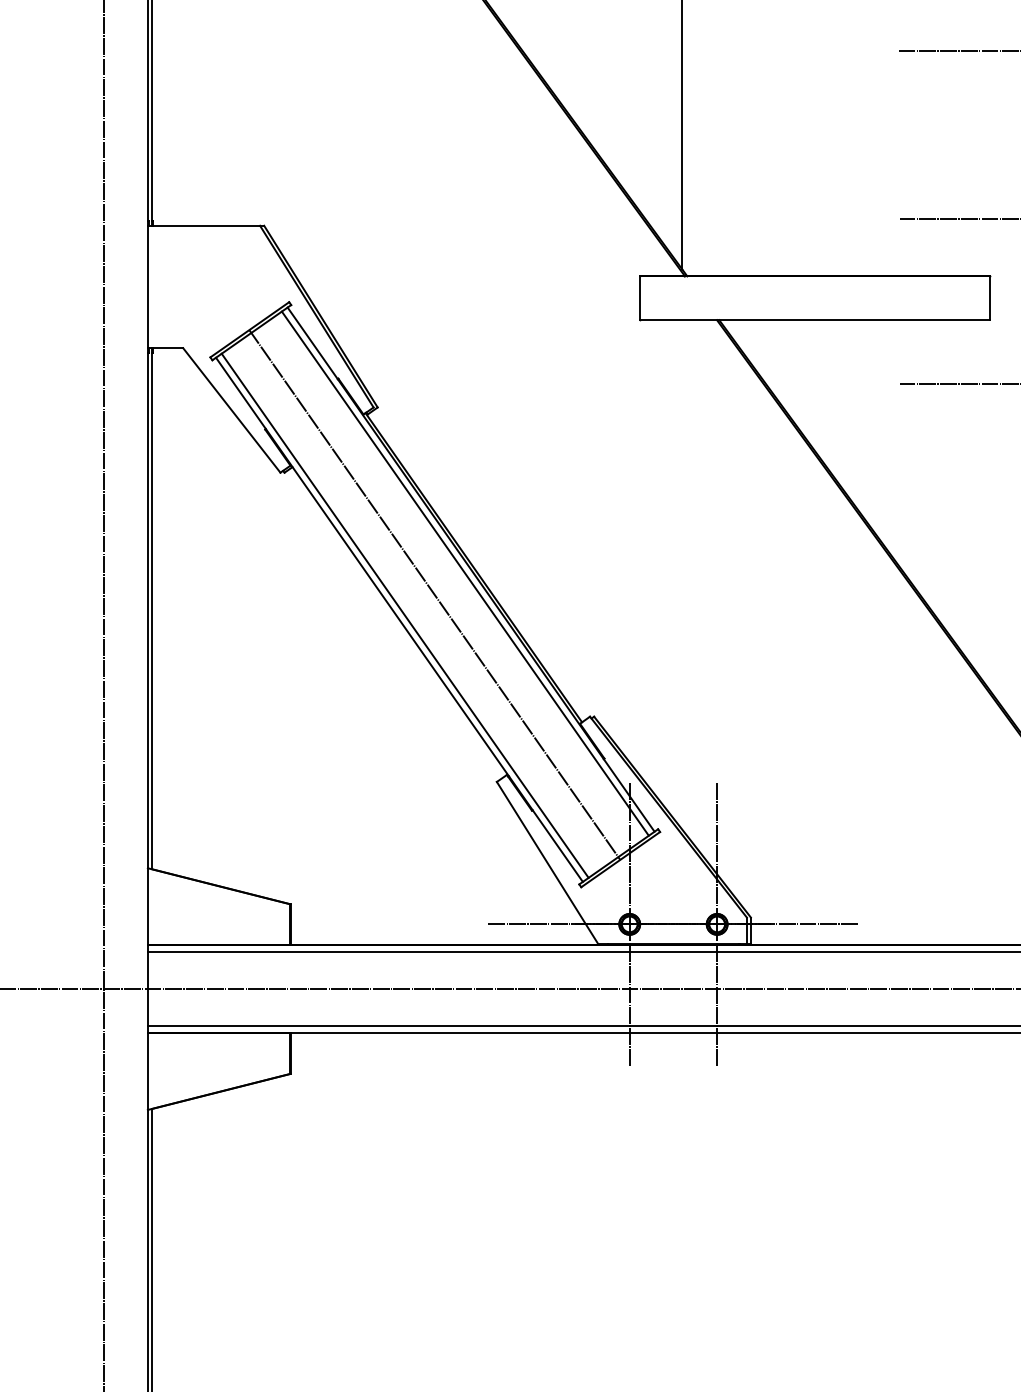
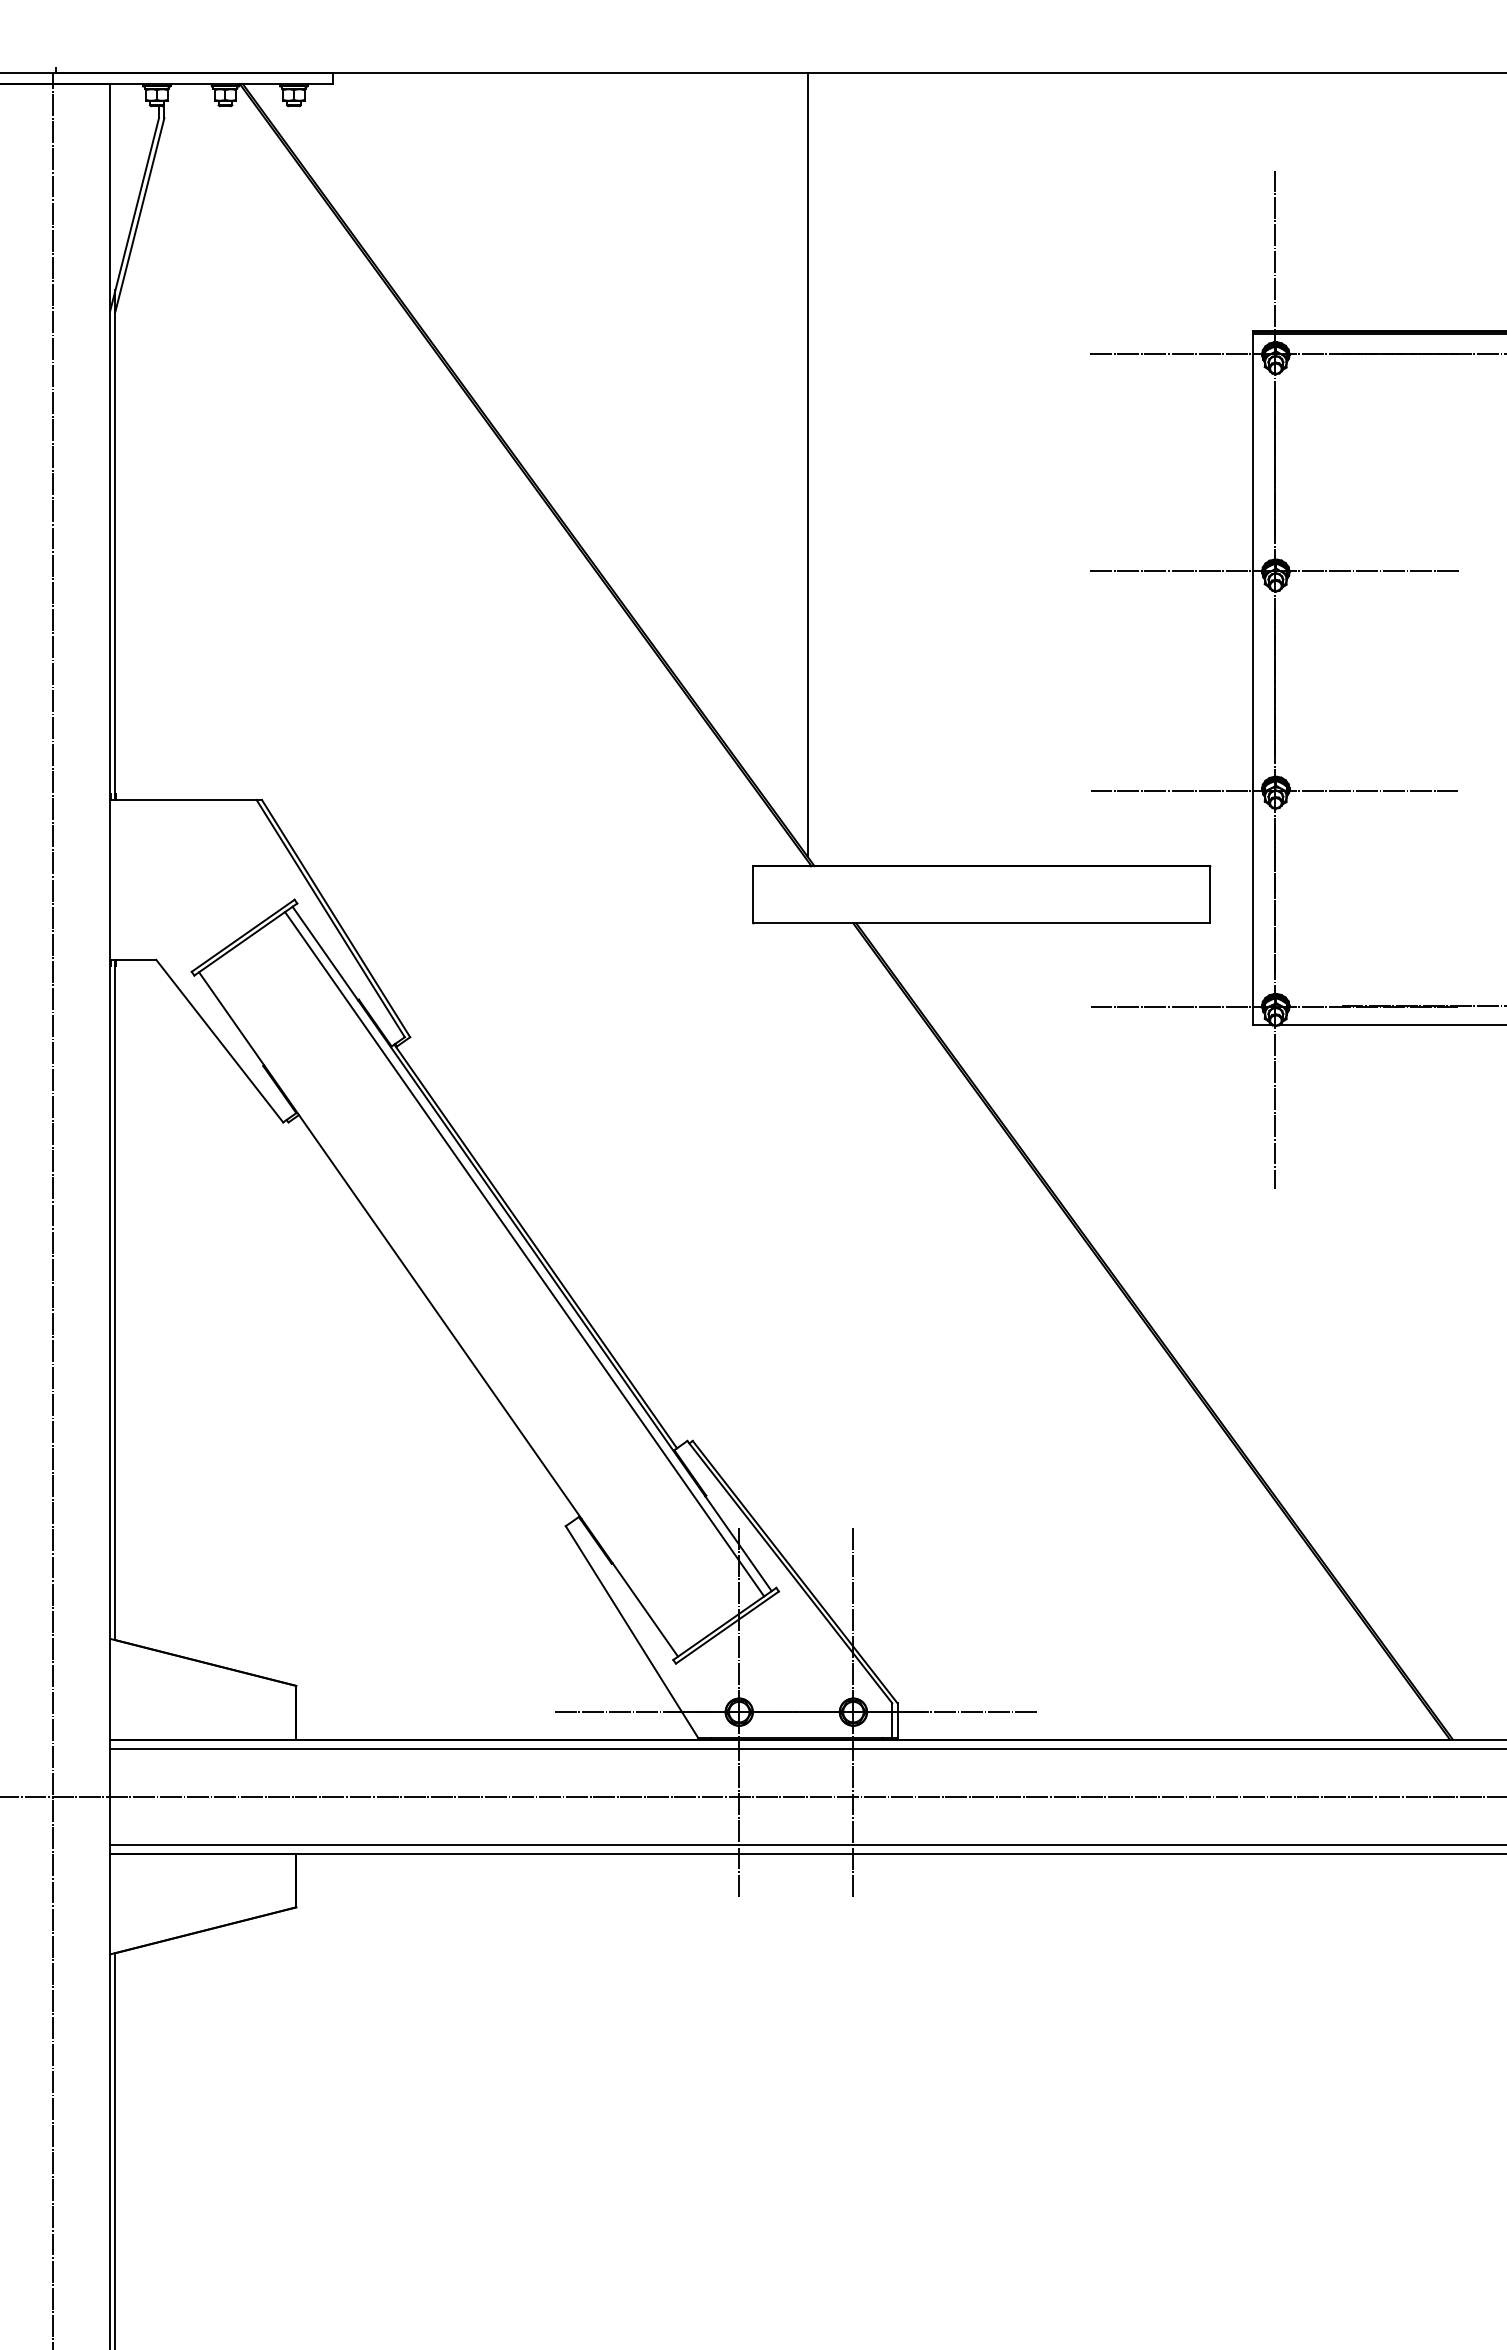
line: (434, 594) -> (484, 1281), removed
line: (404, 616) -> (445, 1309), removed

